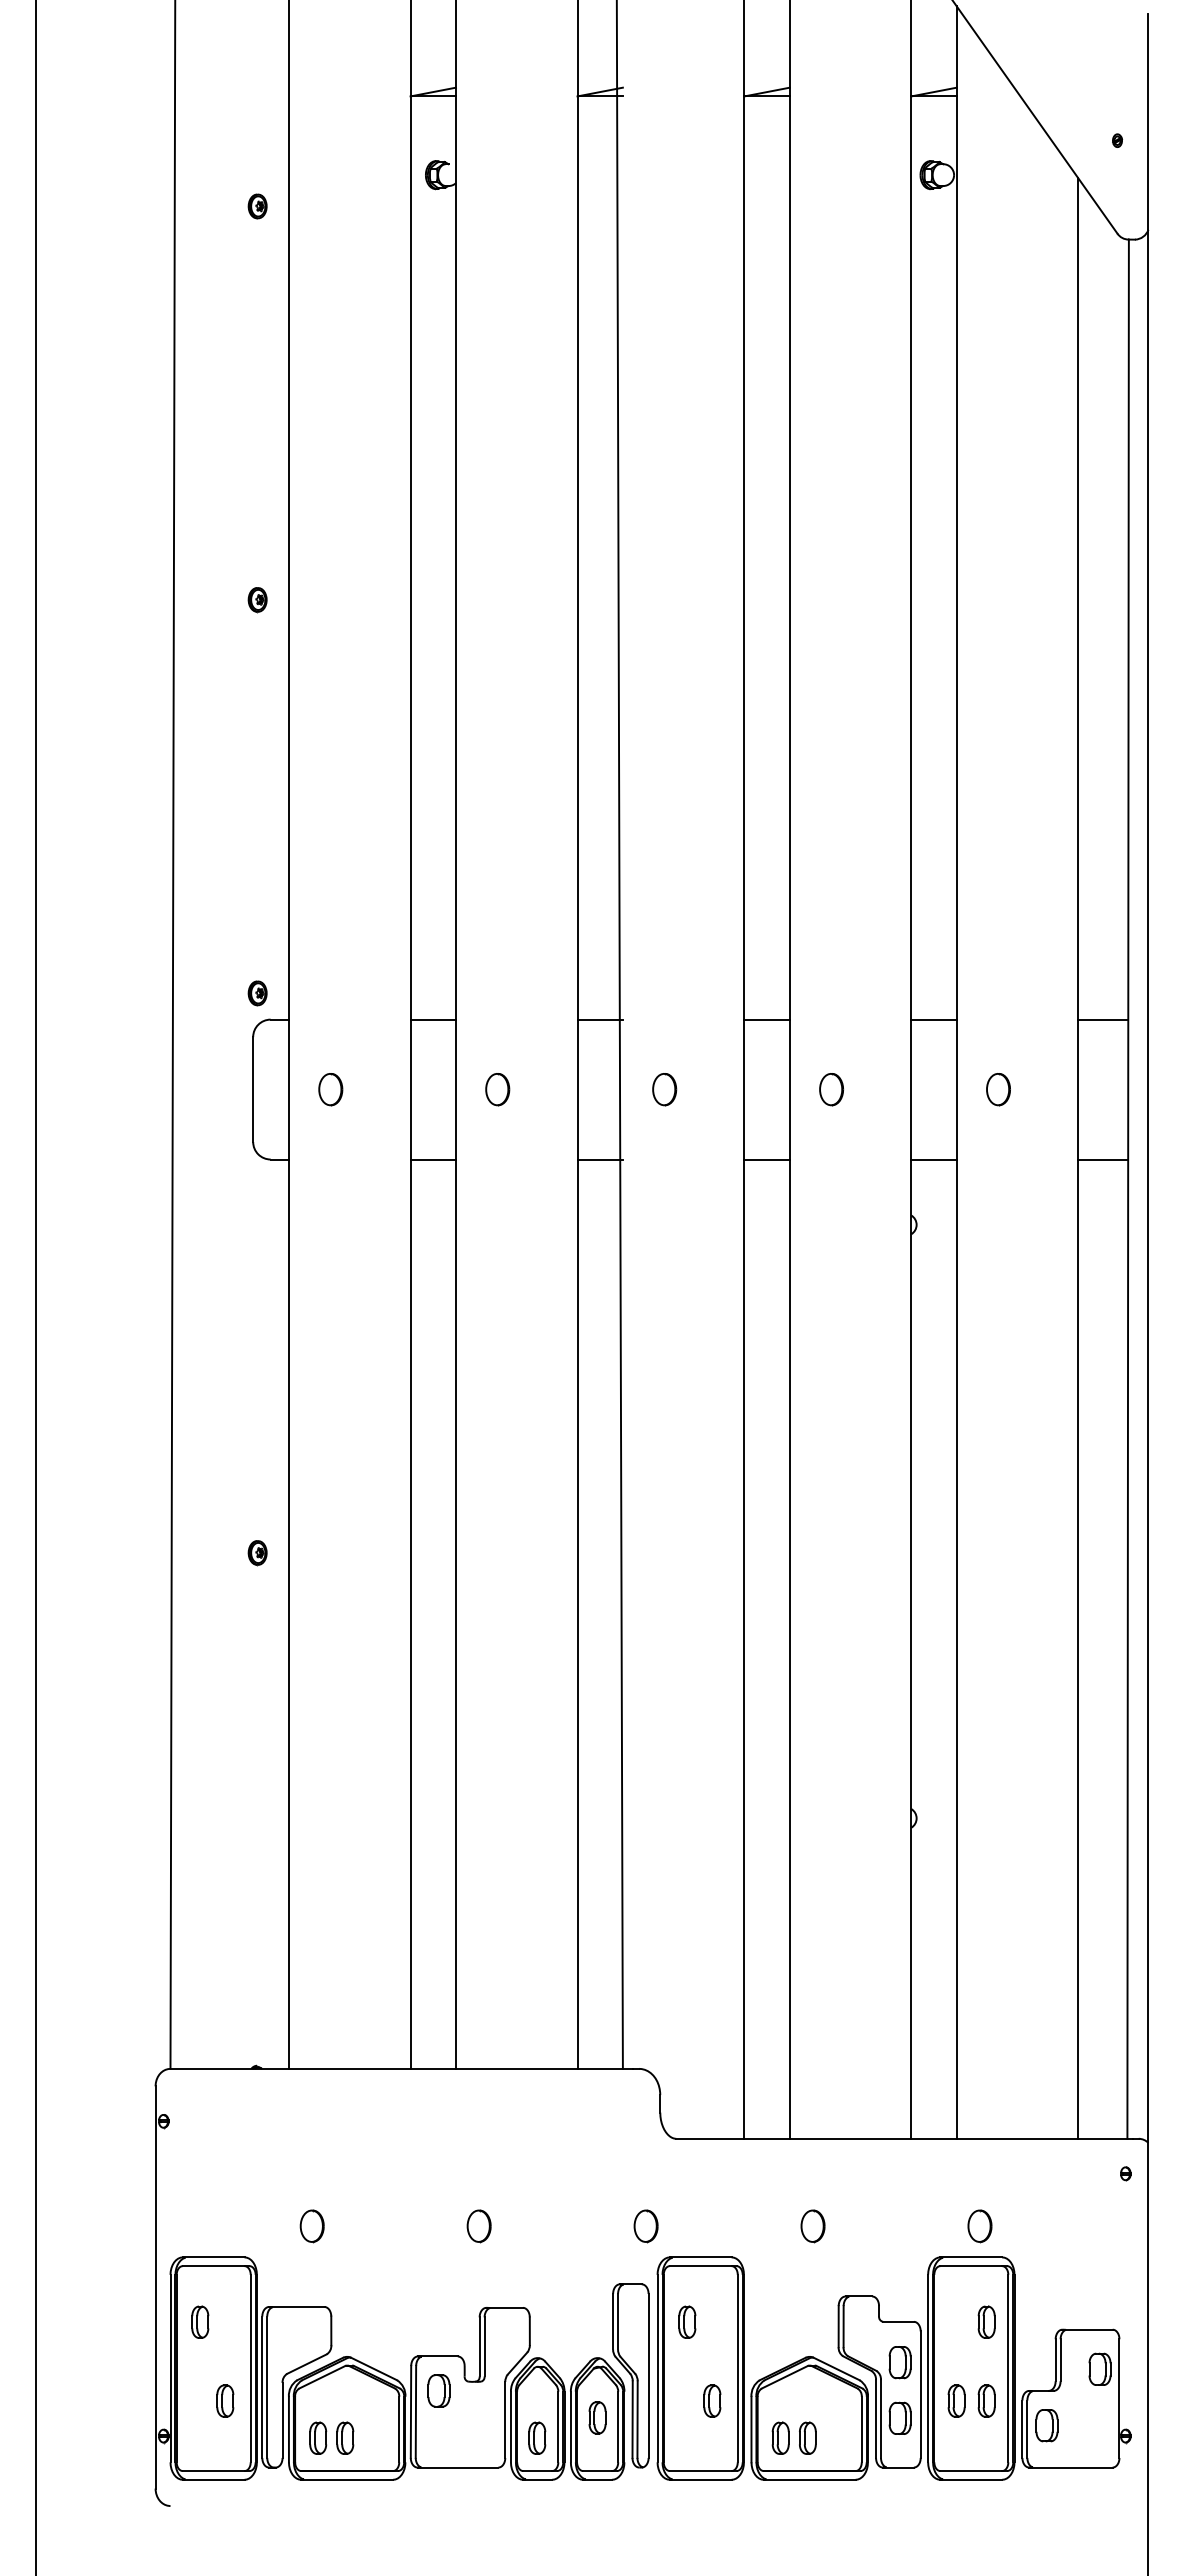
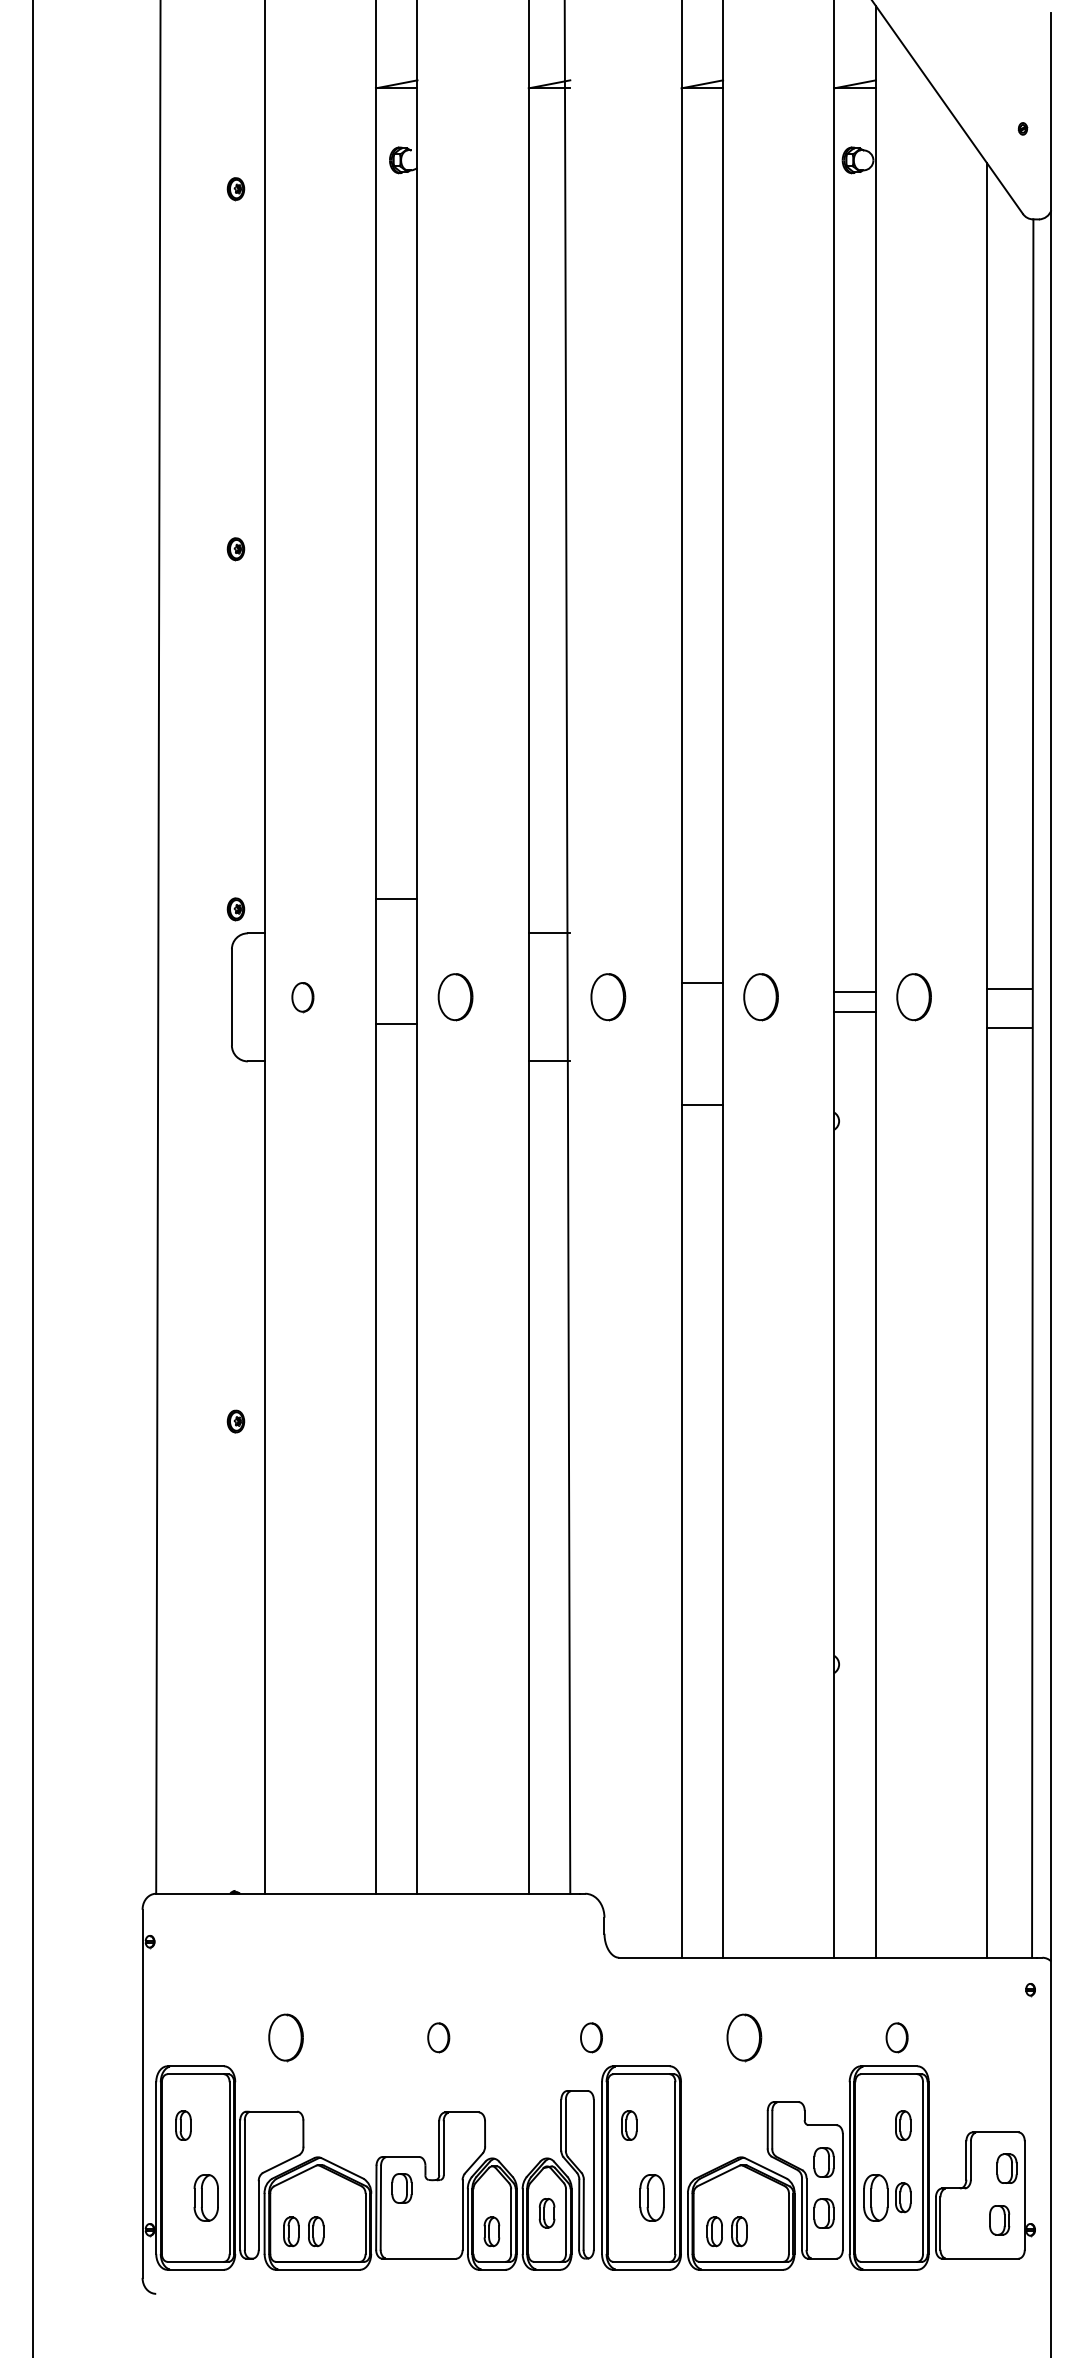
line: (432, 1019) -> (396, 898), moved
line: (766, 1019) -> (701, 982), moved
line: (933, 1019) -> (854, 991), moved
line: (1102, 1019) -> (1009, 989), moved
part: (497, 1089) -> (455, 997), size x1.6
part: (664, 1089) -> (608, 997), size x1.6
part: (831, 1089) -> (761, 997), size x1.6
part: (998, 1089) -> (914, 997), size x1.6
line: (432, 1159) -> (396, 1023), moved
line: (766, 1159) -> (701, 1105), moved
line: (933, 1159) -> (854, 1011), moved
line: (1102, 1159) -> (1009, 1028), moved
part: (311, 2226) -> (285, 2038), size x1.6
part: (812, 2226) -> (743, 2038), size x1.6
part: (225, 2400) -> (206, 2197), size x1.6
part: (712, 2400) -> (652, 2197), size x1.6
part: (956, 2400) -> (875, 2197), size x1.6
part: (1046, 2425) -> (999, 2220), moved

